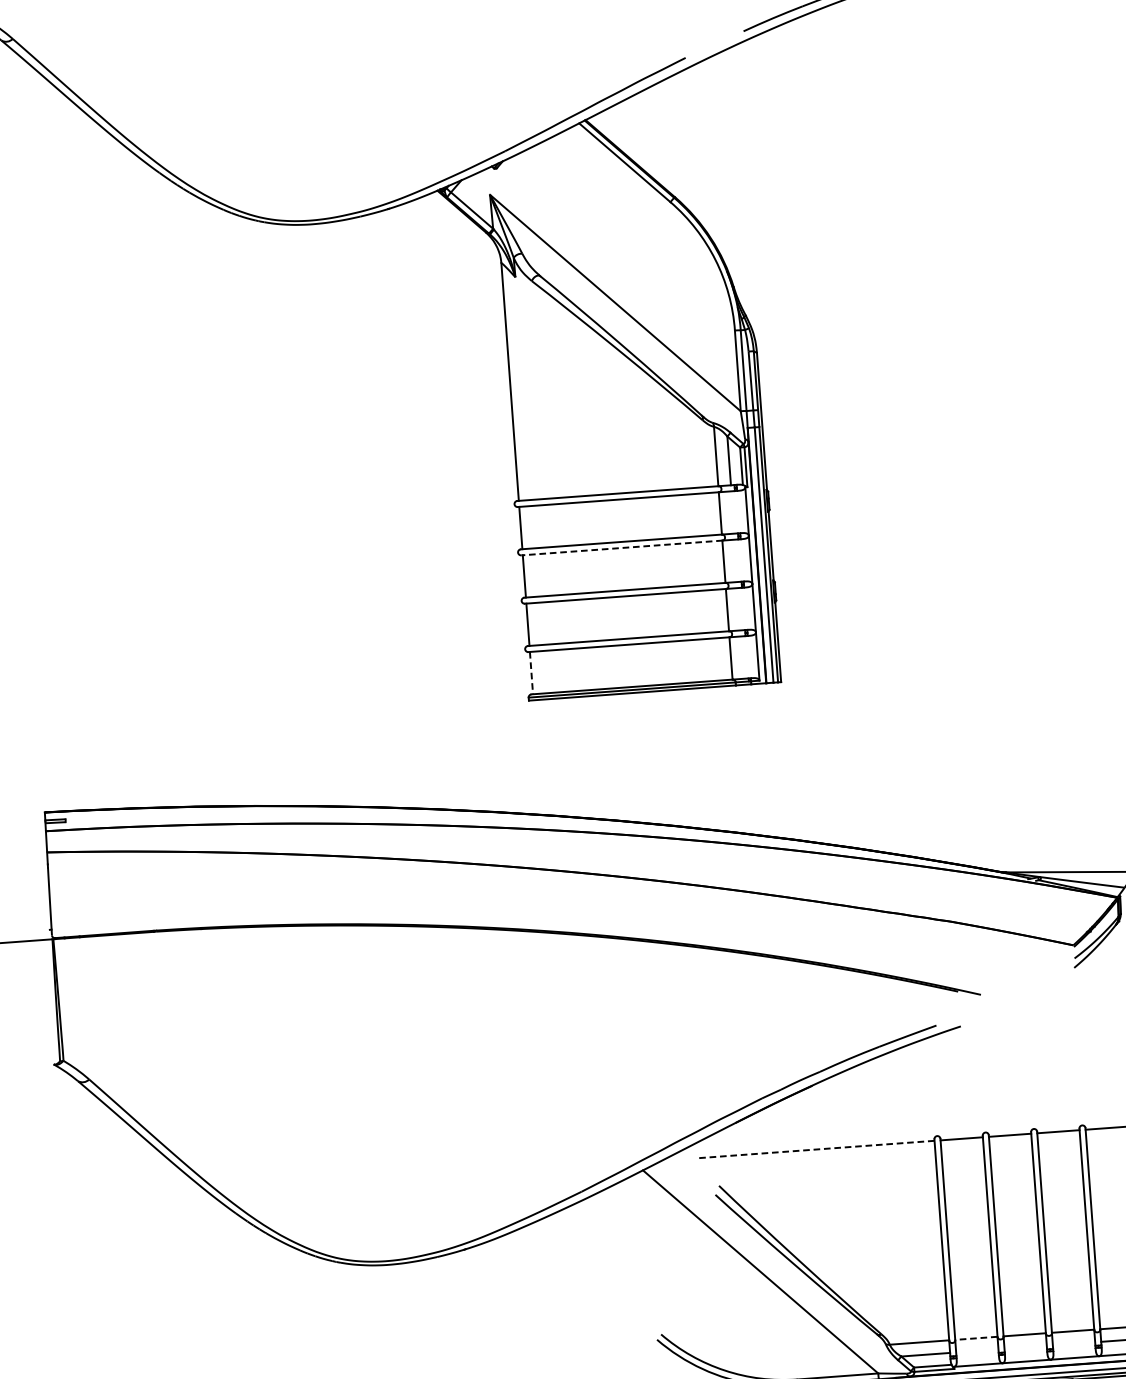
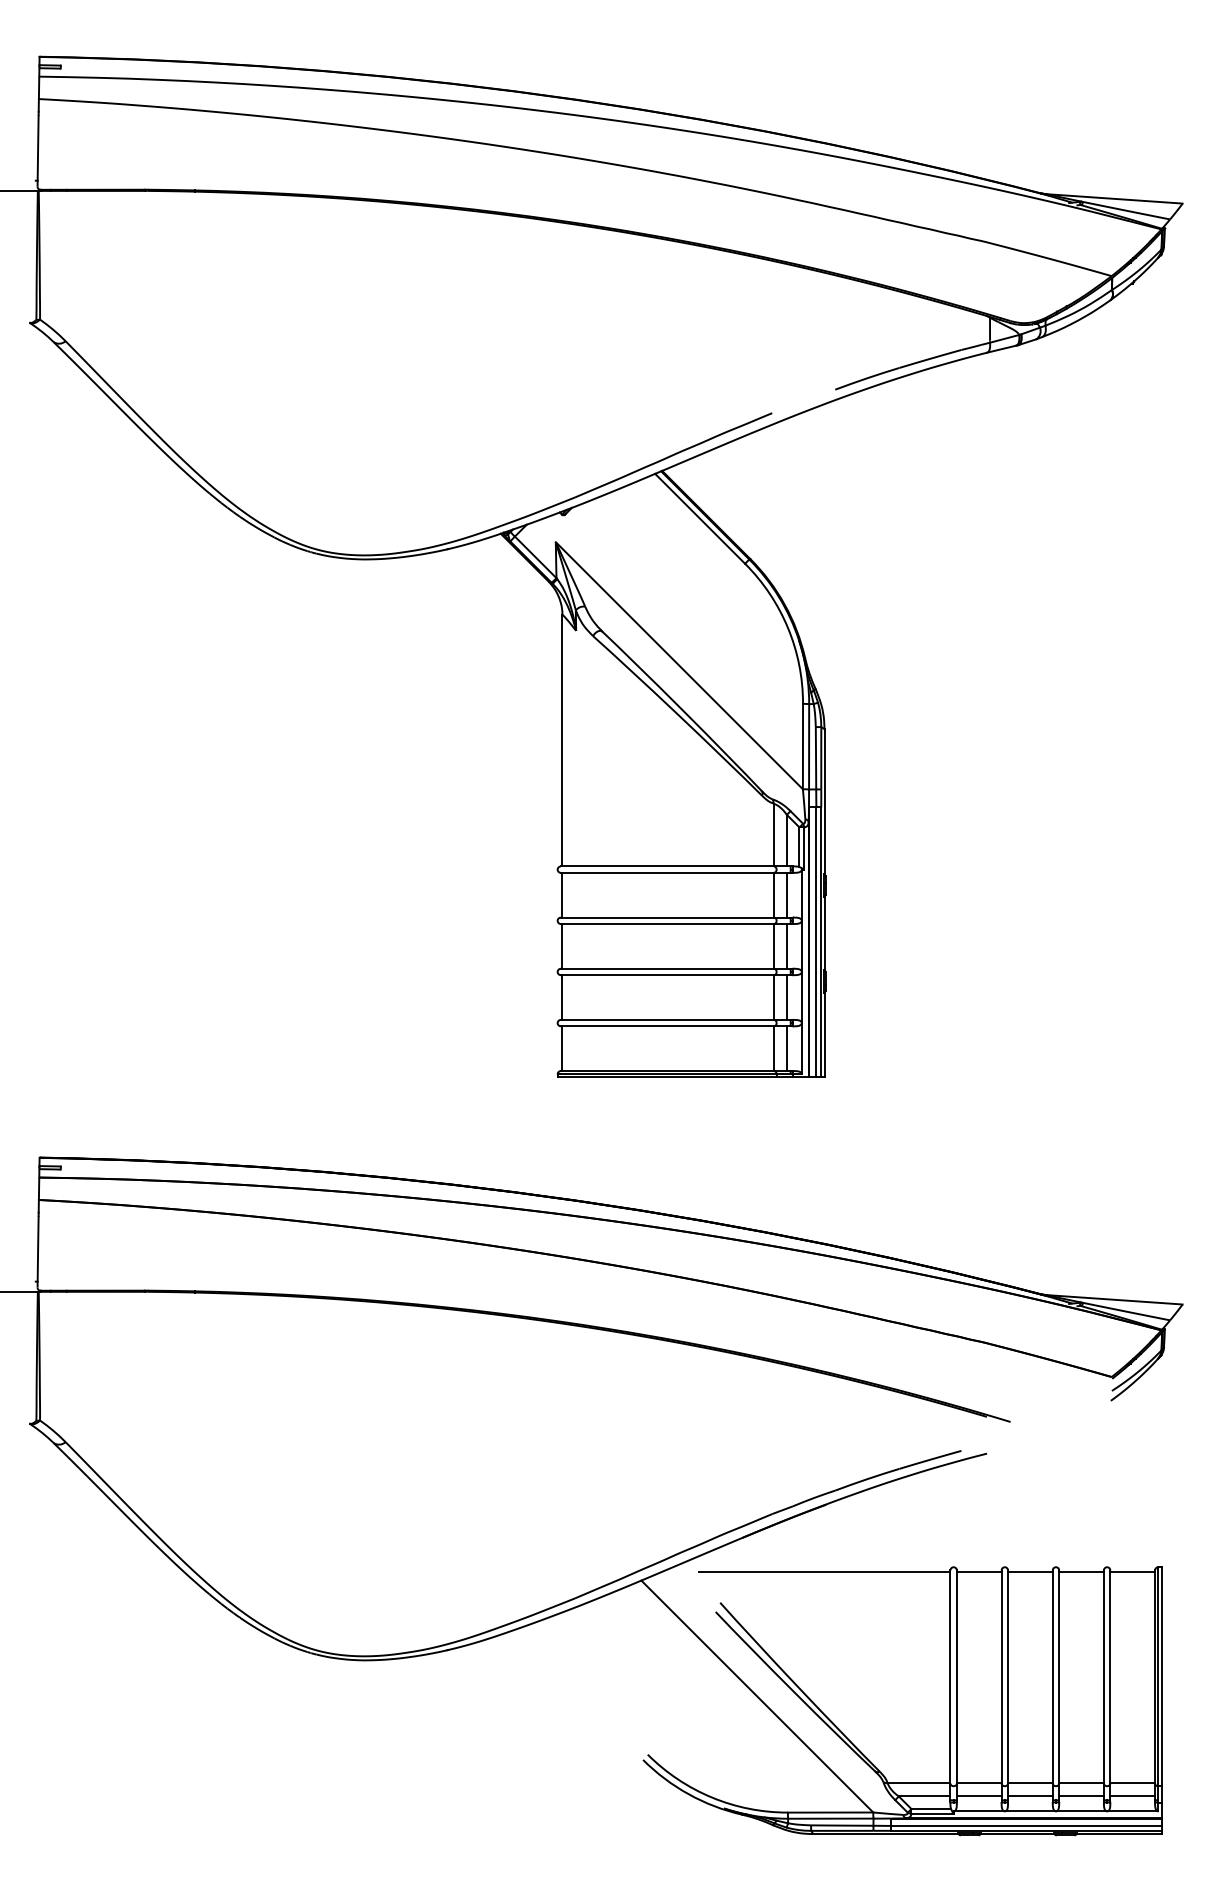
line: (732, 511) -> (786, 894), added
line: (622, 548) -> (667, 924), dashed -> solid
line: (736, 560) -> (786, 946), added
line: (739, 609) -> (786, 997), added
line: (743, 657) -> (786, 1048), added
line: (531, 673) -> (562, 1049), dashed -> solid
line: (815, 1150) -> (824, 1572), dashed -> solid
line: (975, 1338) -> (978, 1783), dashed -> solid
line: (1073, 1343) -> (1081, 1796), added
line: (1025, 1347) -> (1030, 1796), added
line: (976, 1351) -> (978, 1796), added

